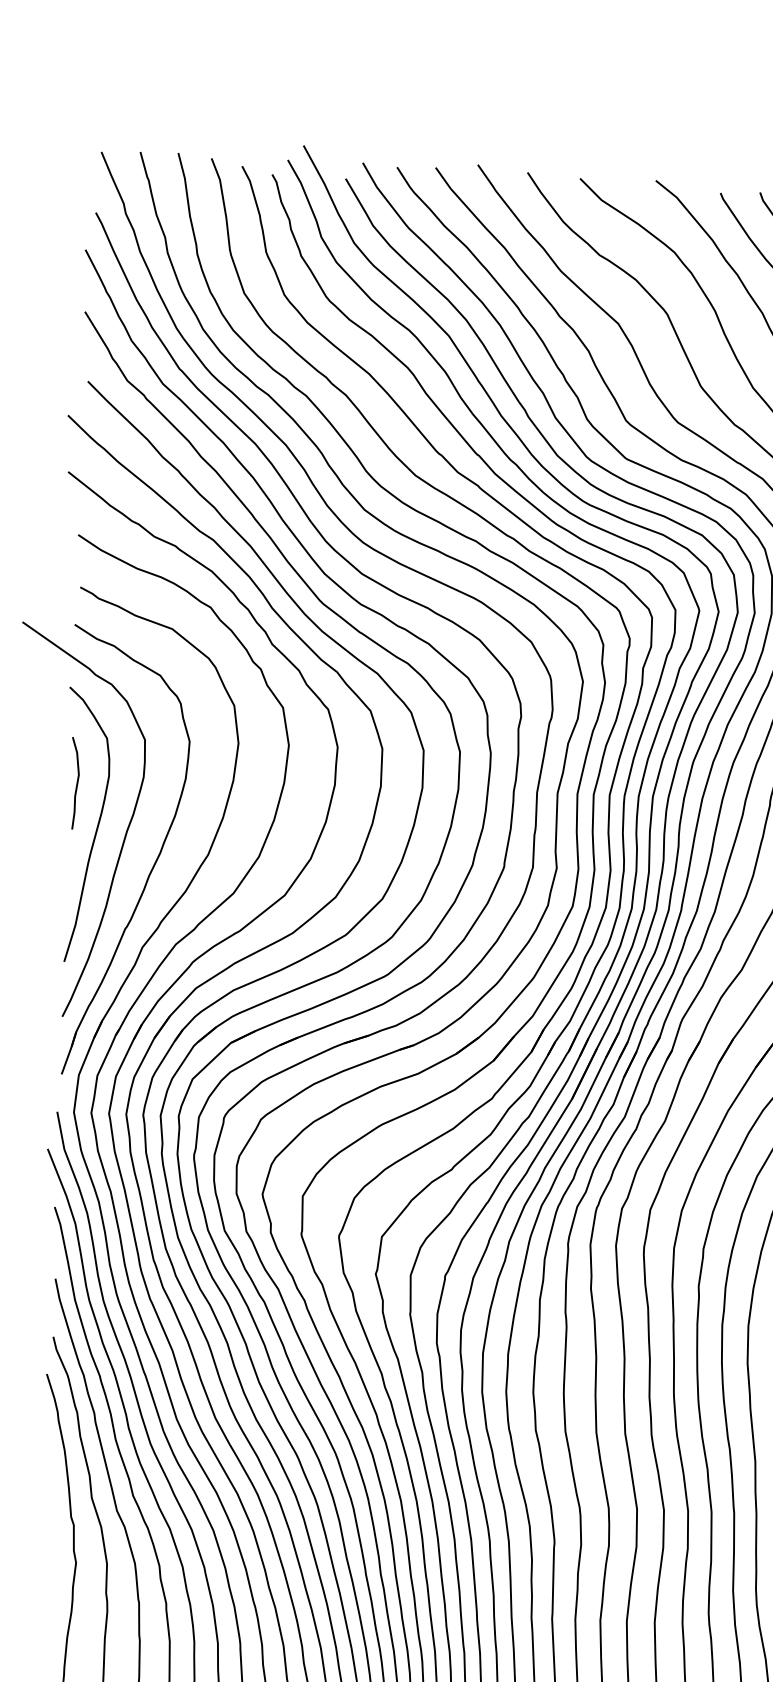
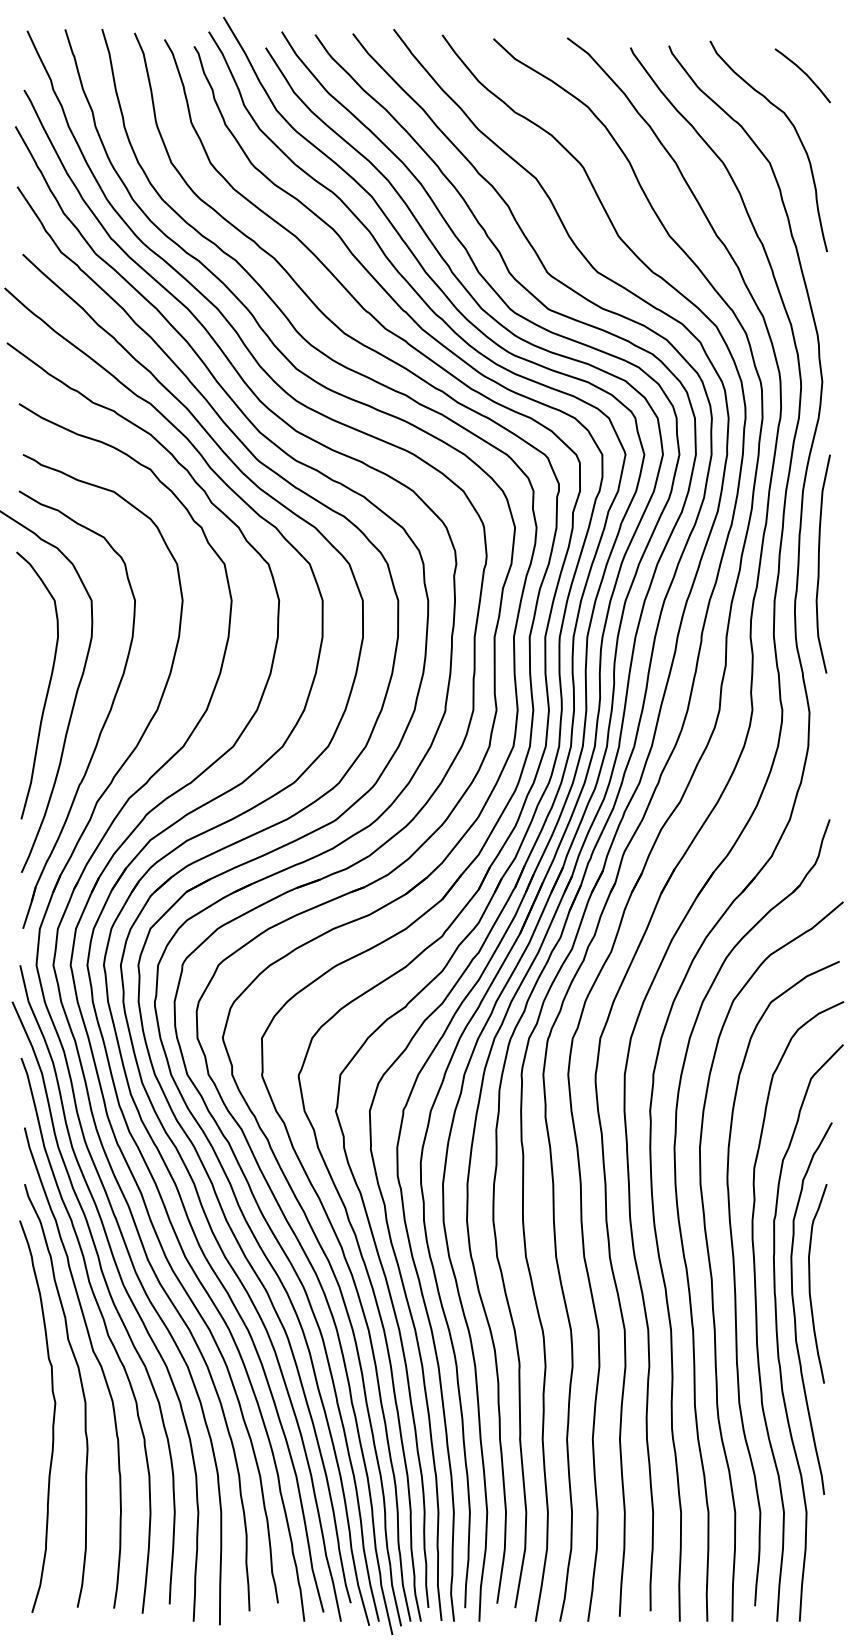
curve: (76, 783) -> (26, 645), removed

